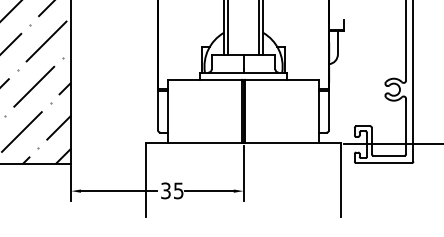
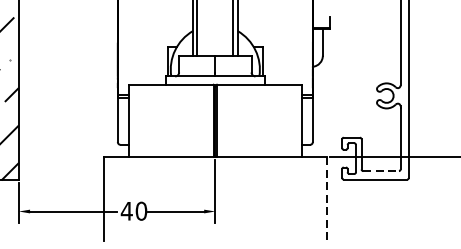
line: (389, 155) -> (381, 170), solid -> dashed
line: (341, 180) -> (326, 199), solid -> dashed
text: (171, 190) -> (133, 210), 35 -> 40

